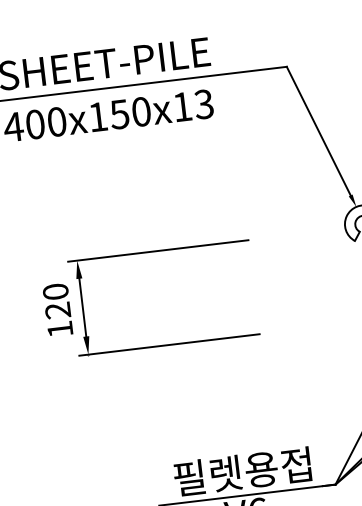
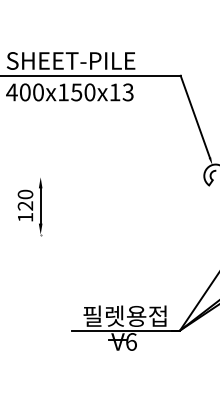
line: (158, 251) -> (90, 177), removed
line: (170, 344) -> (90, 234), removed

